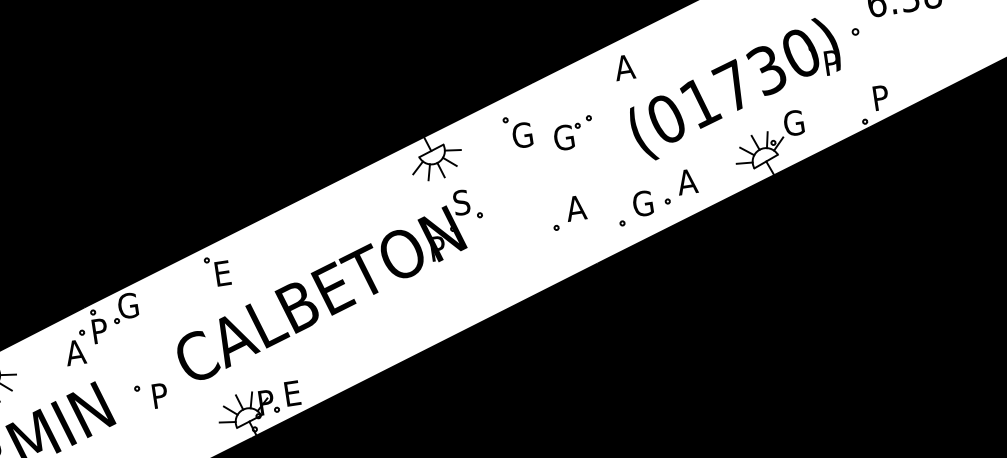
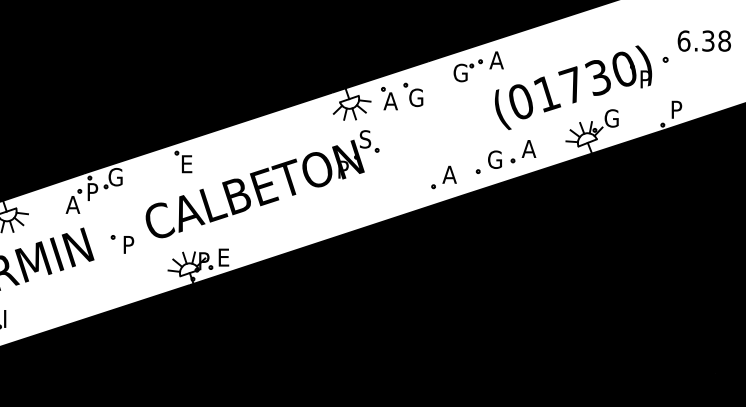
part: (572, 132) -> (467, 70), moved
part: (486, 141) -> (389, 98), added
part: (568, 213) -> (443, 177), moved

